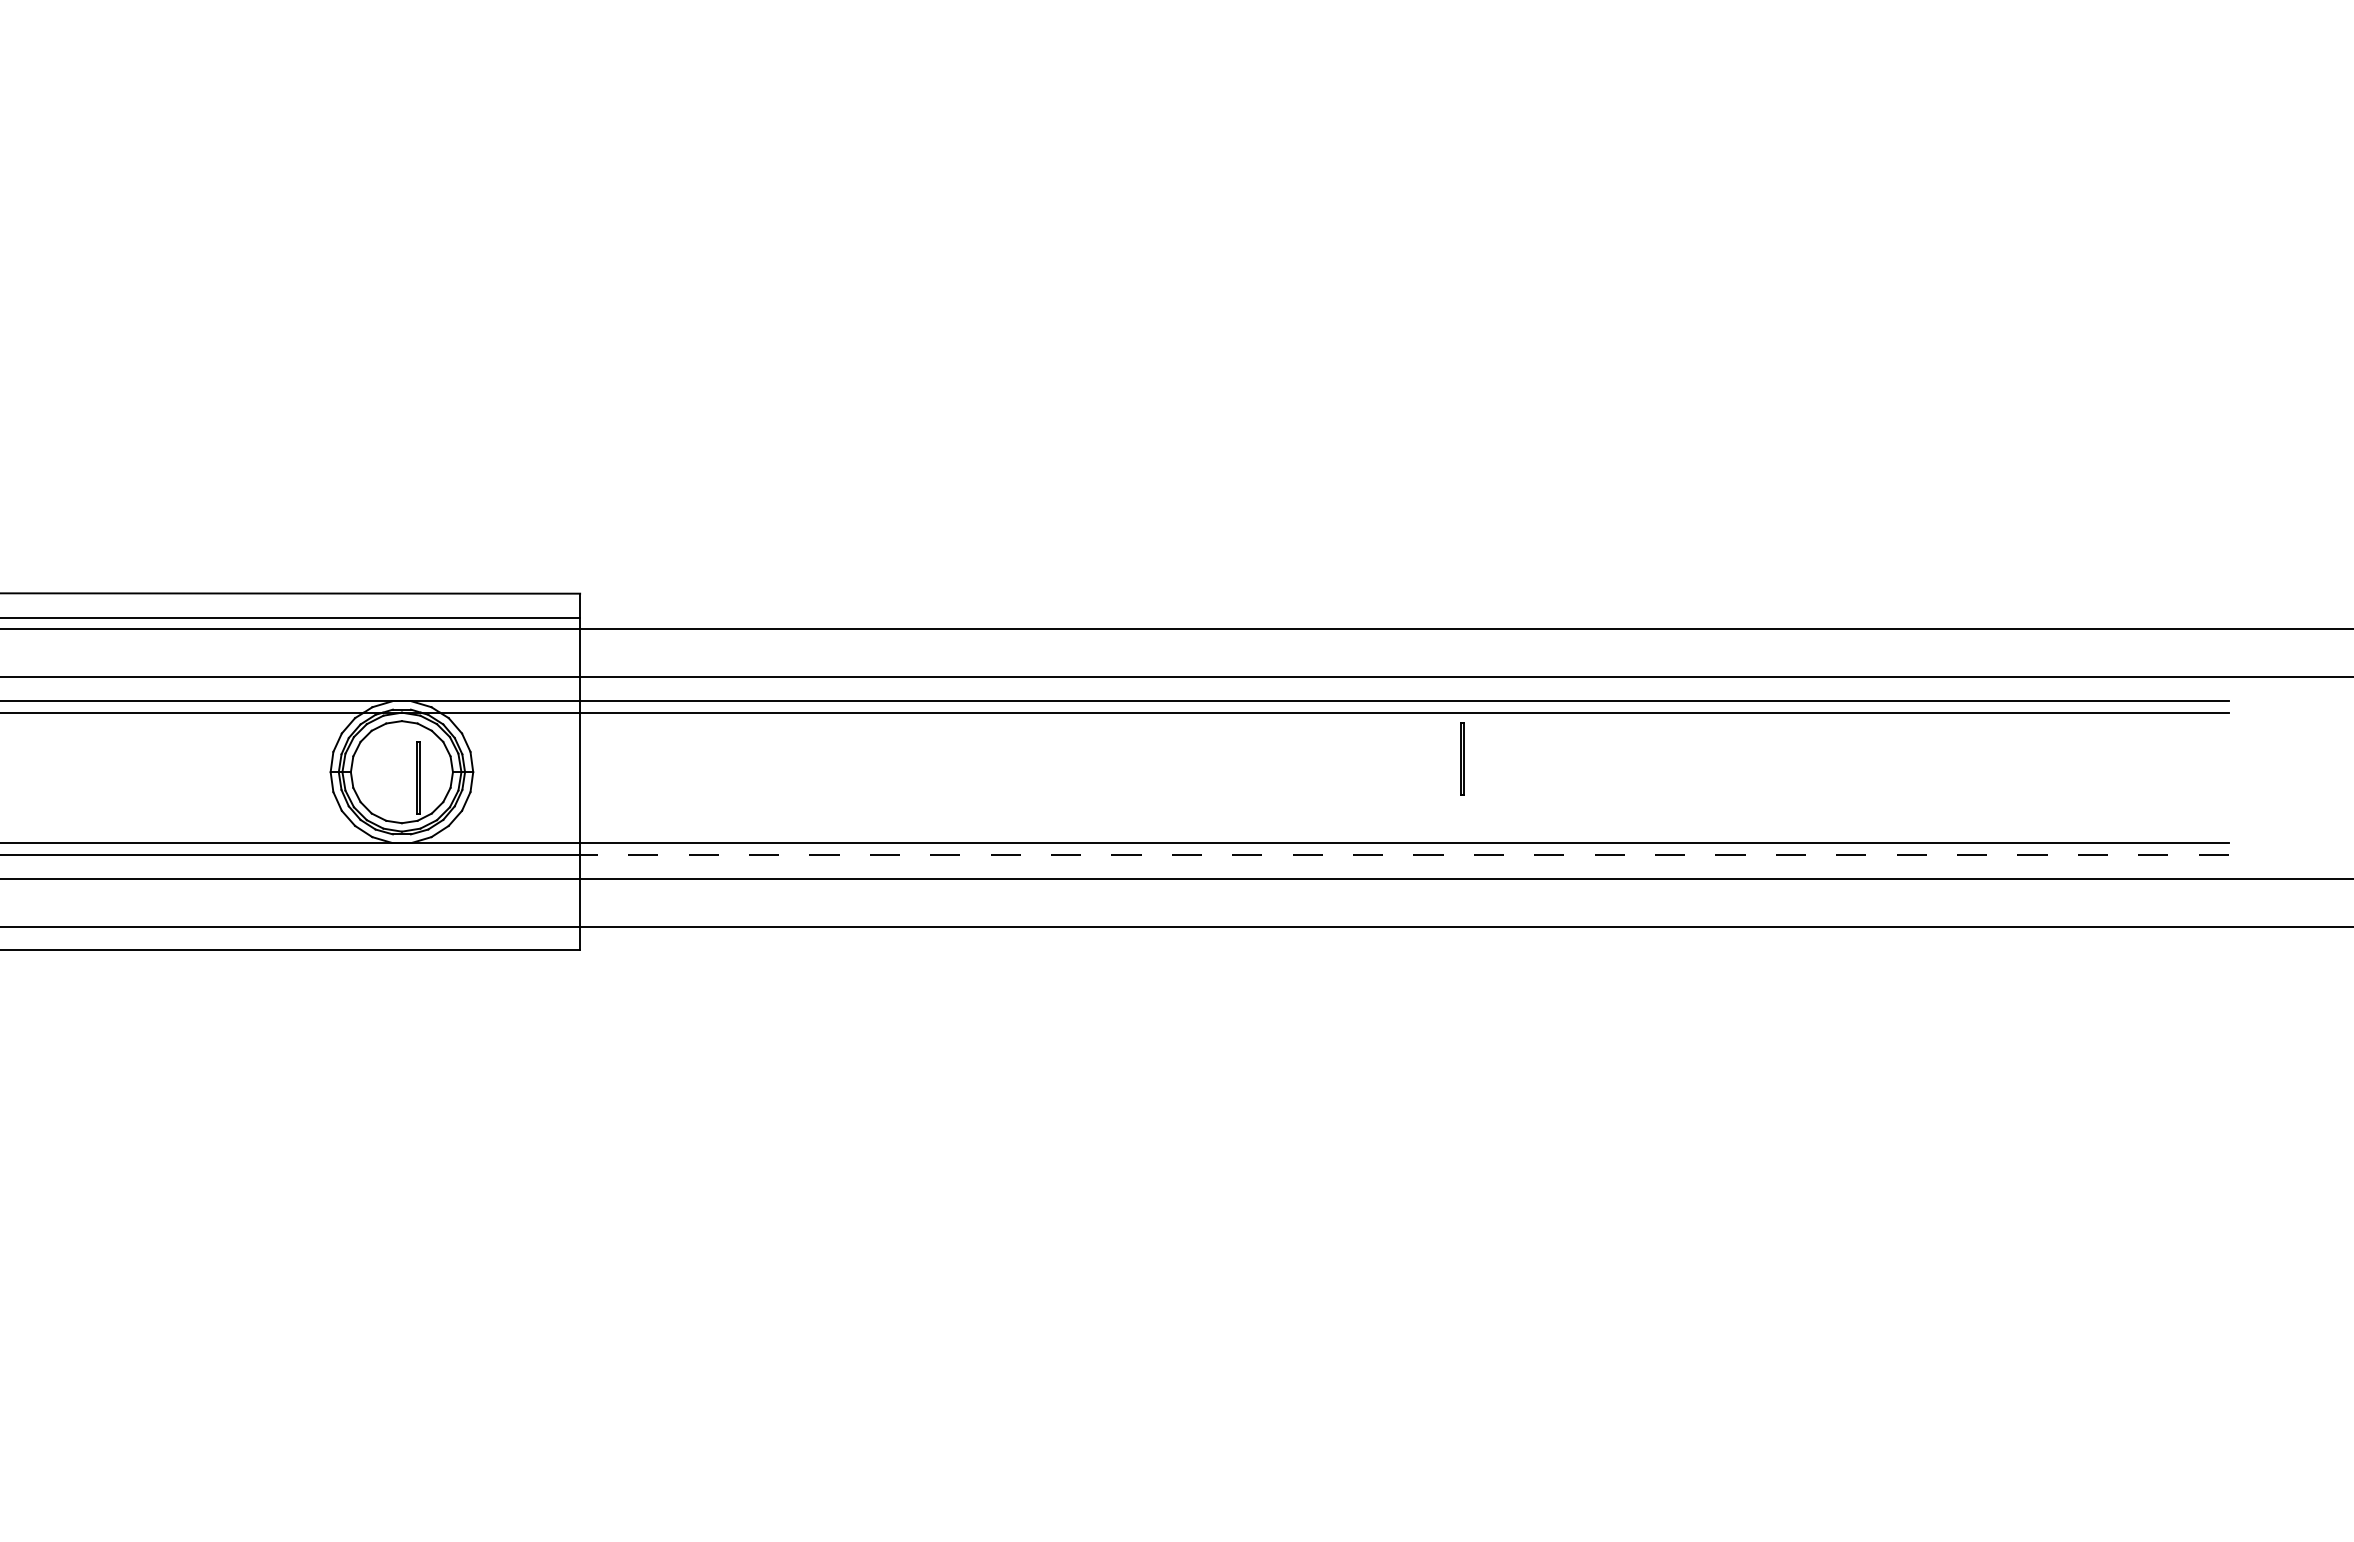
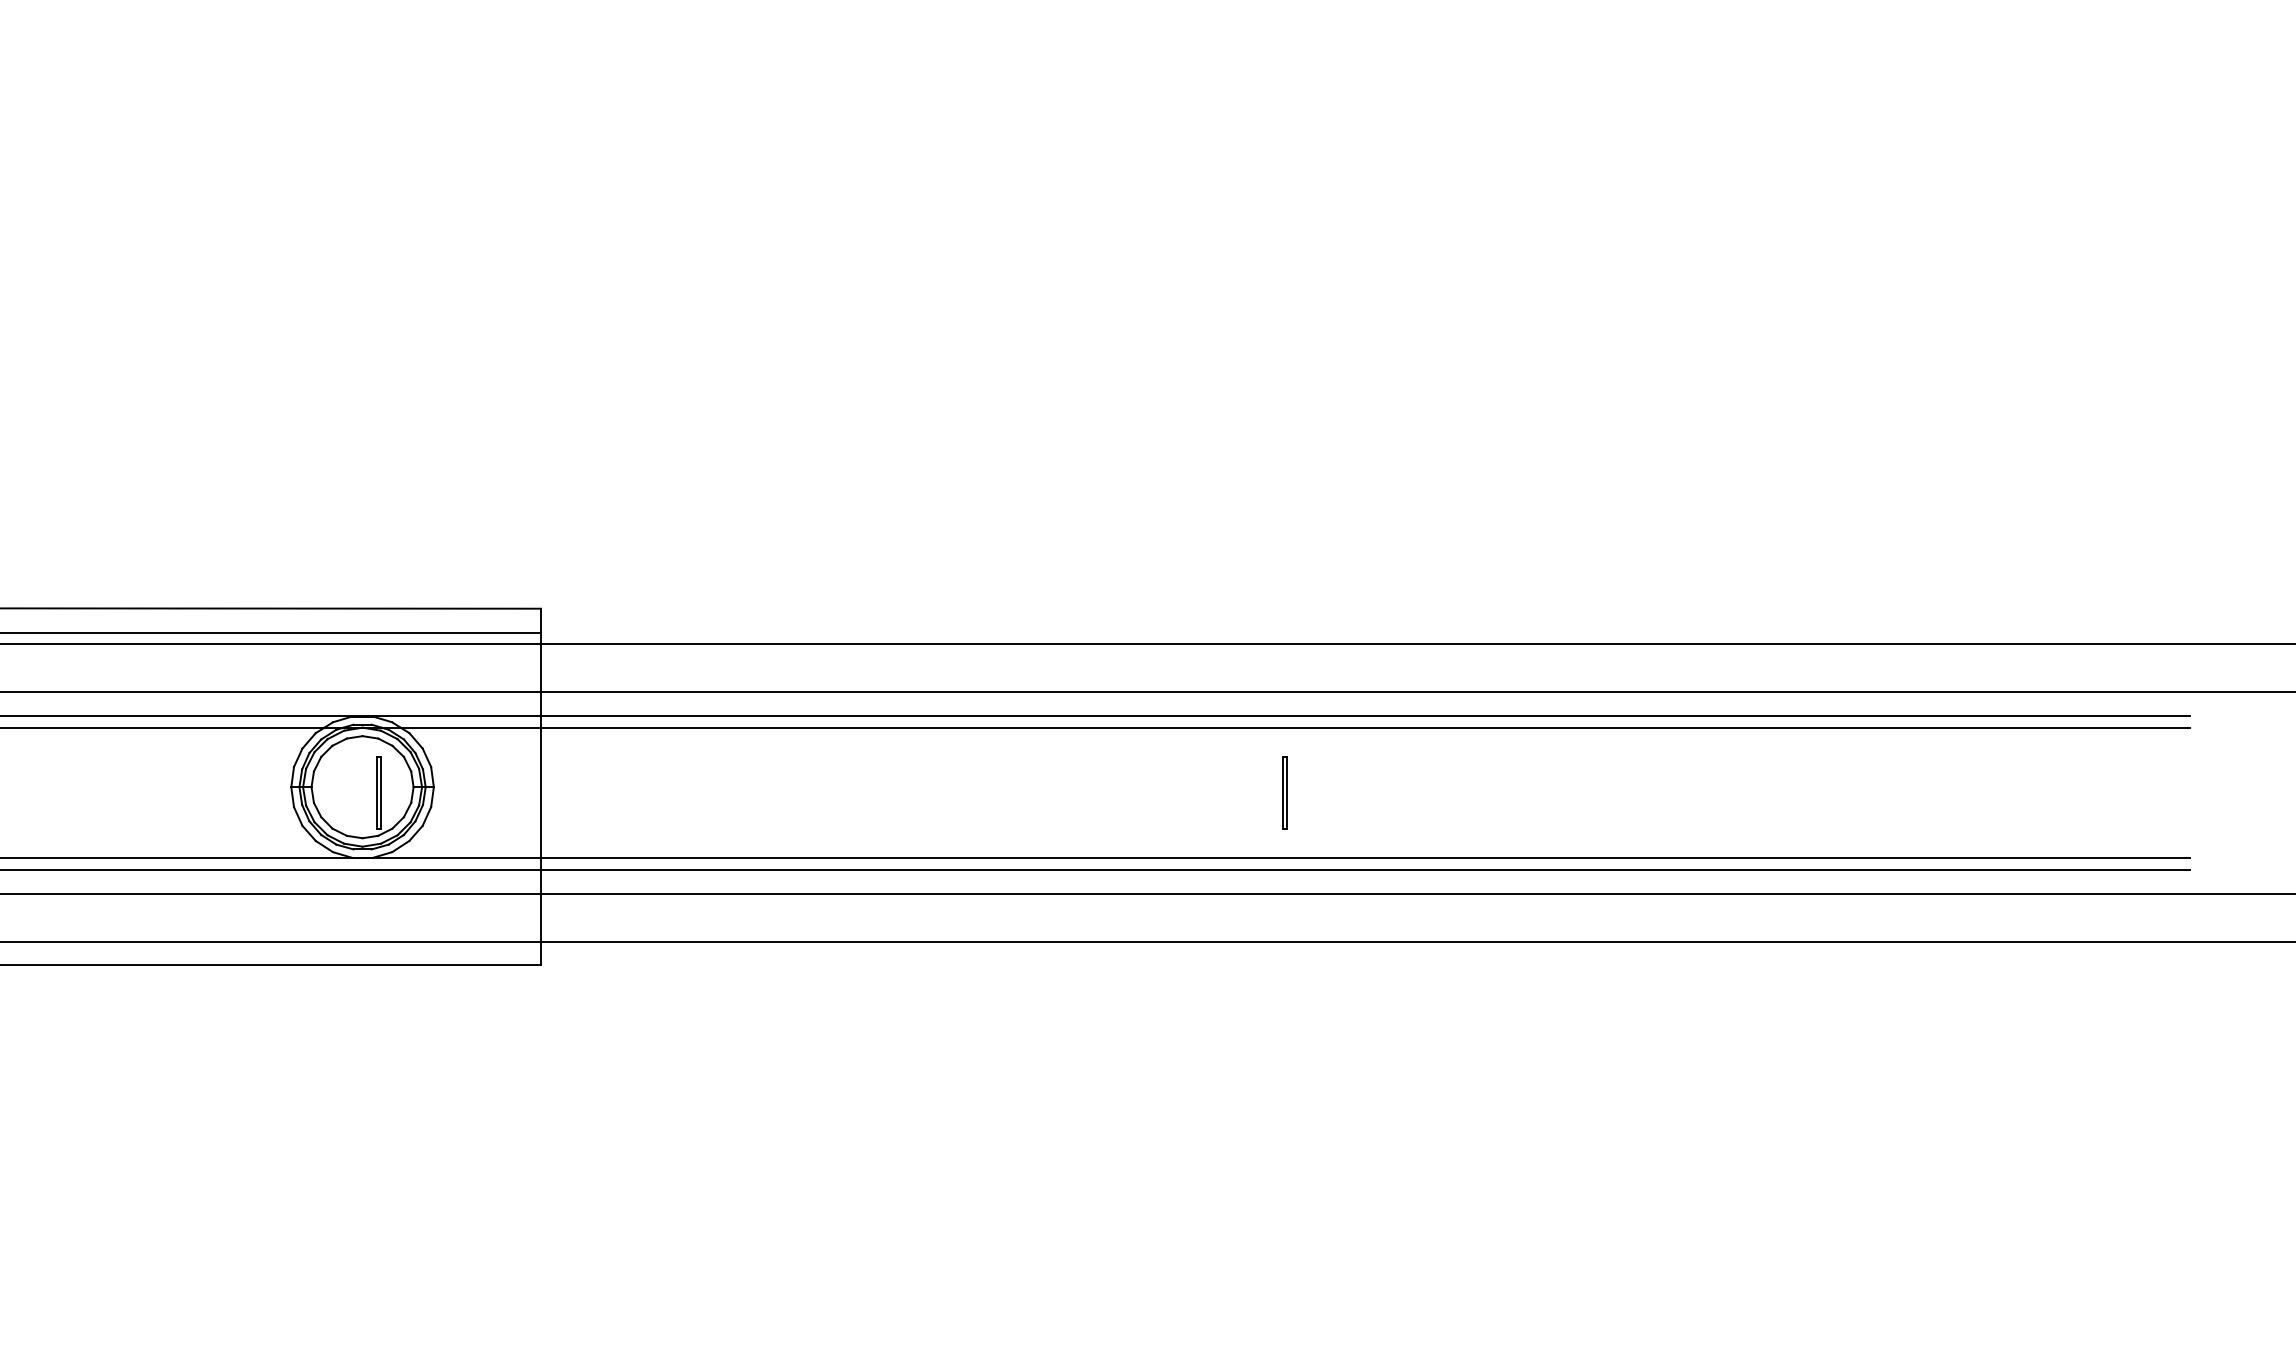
line: (1461, 758) -> (1284, 792), moved
line: (1404, 855) -> (1365, 870), dashed -> solid

